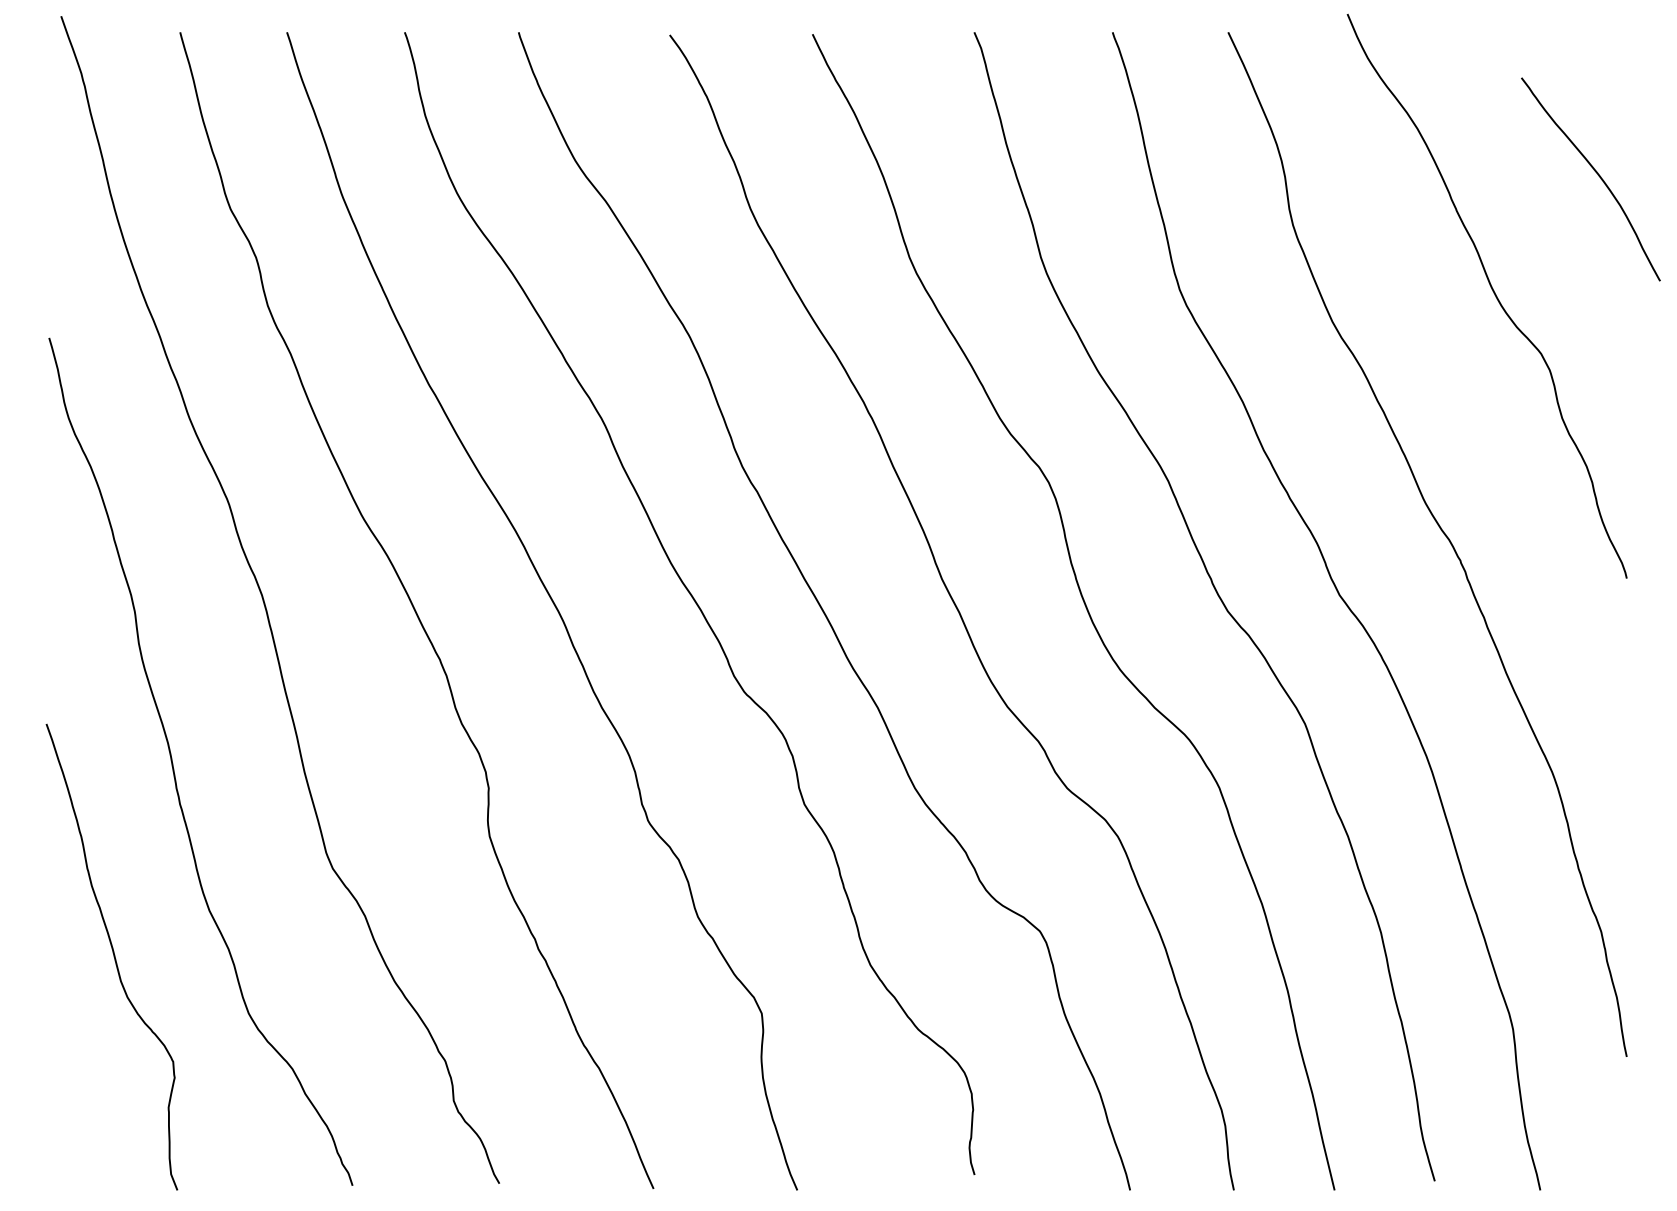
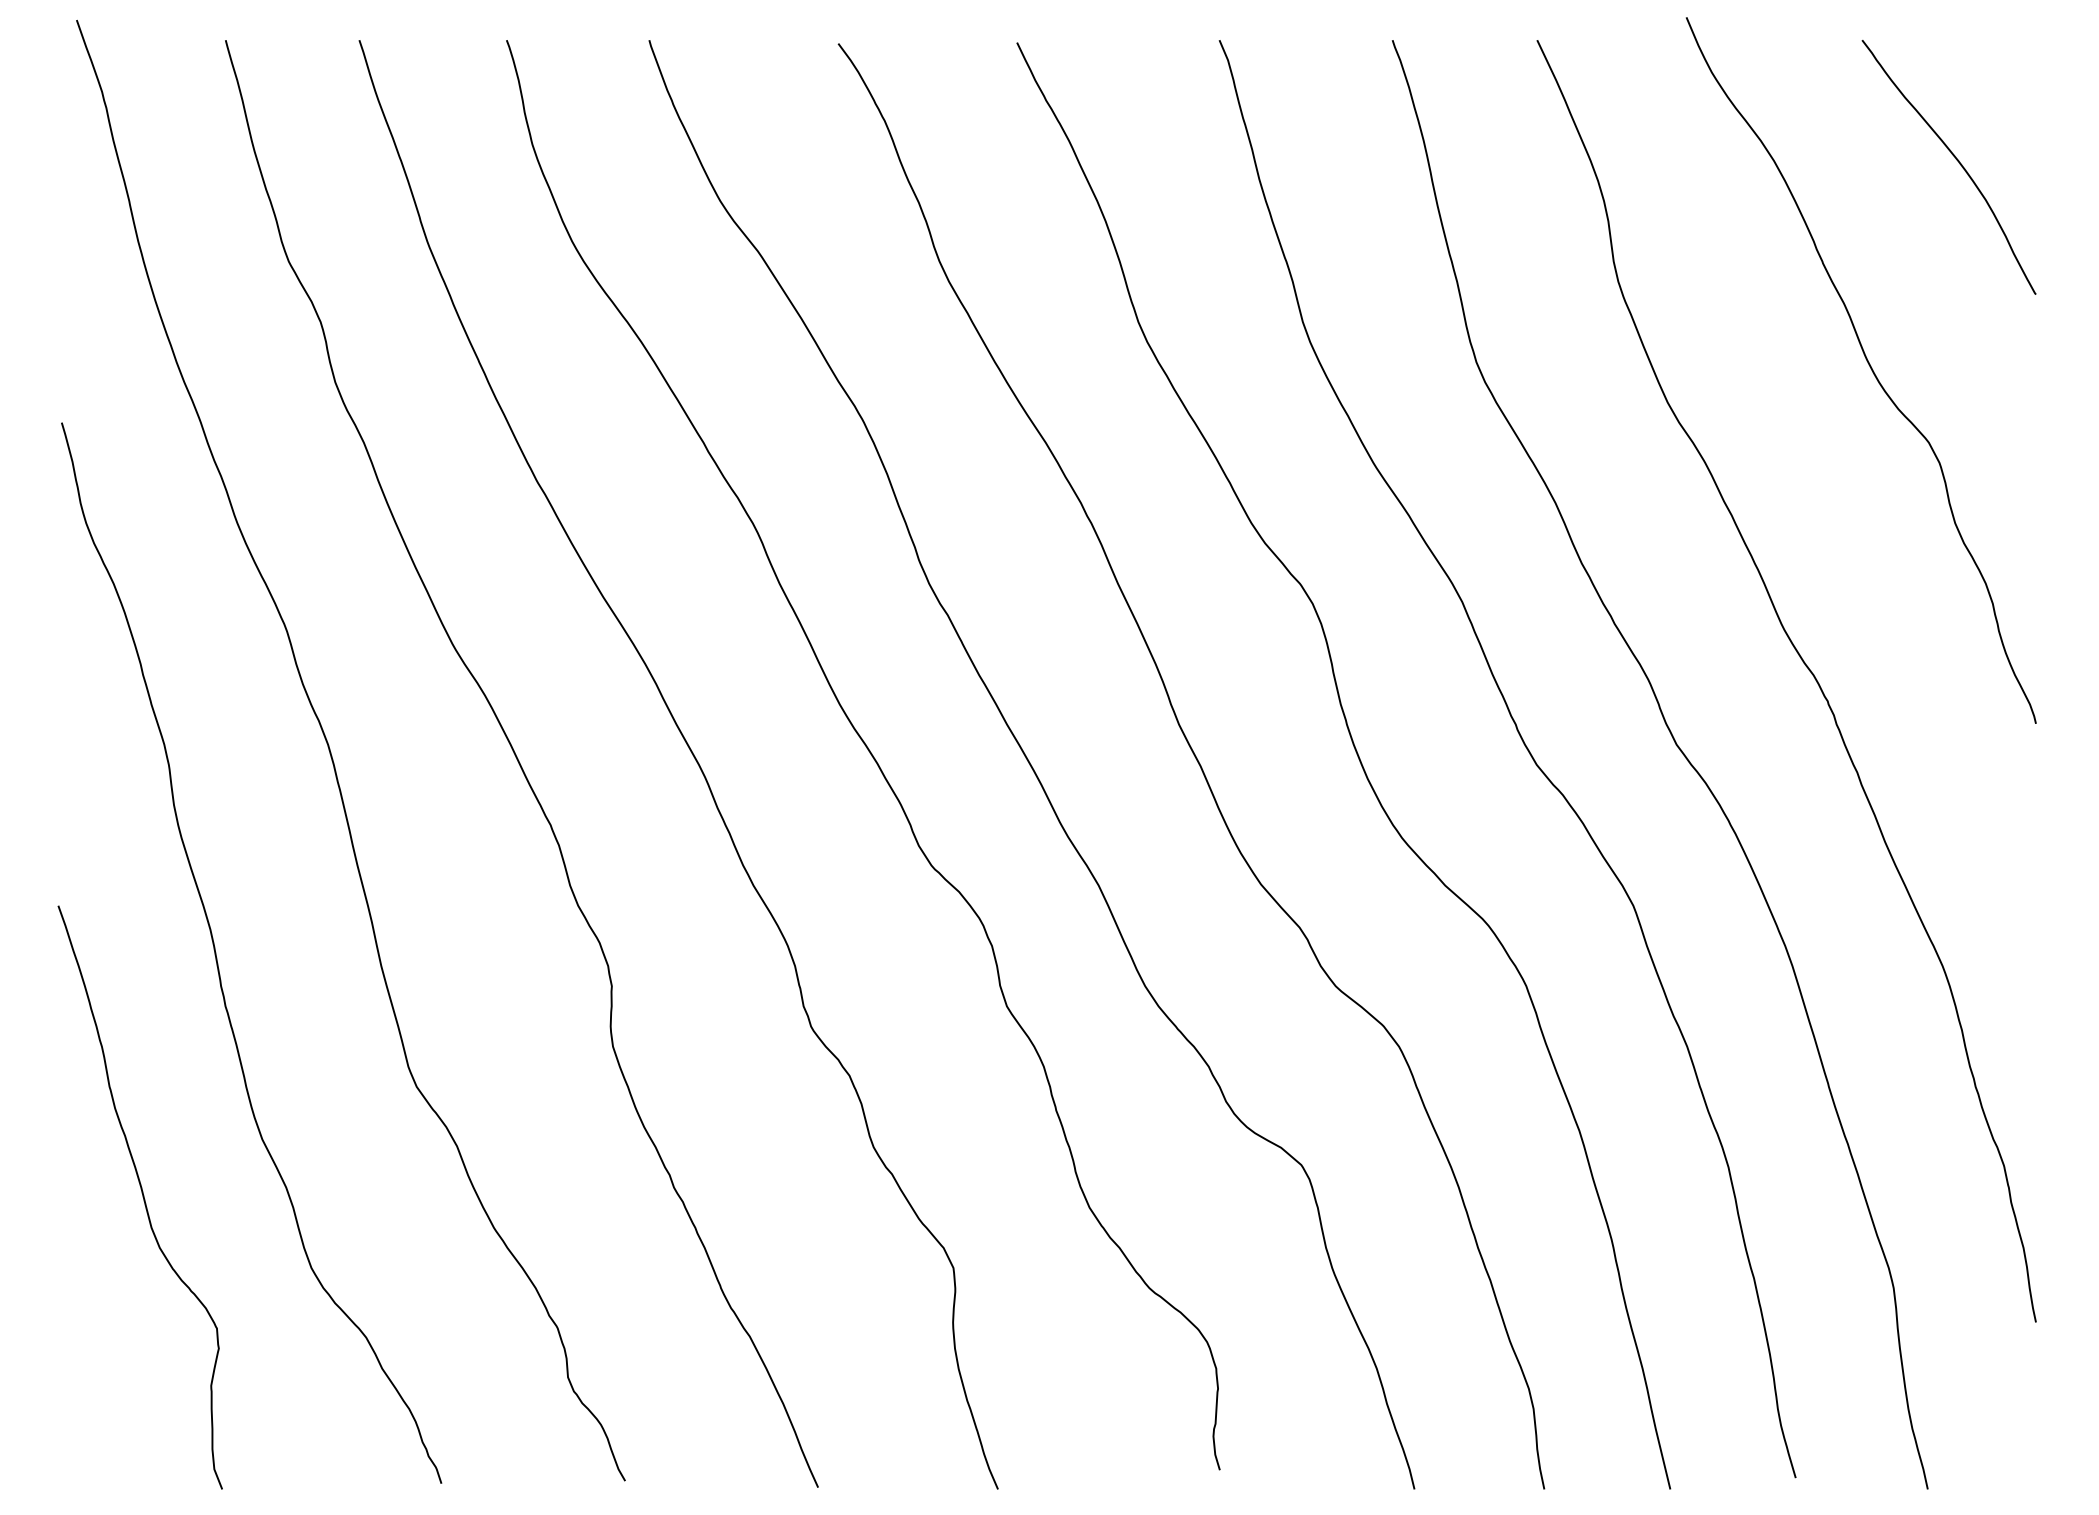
curve: (1596, 173) -> (1955, 159), moved

